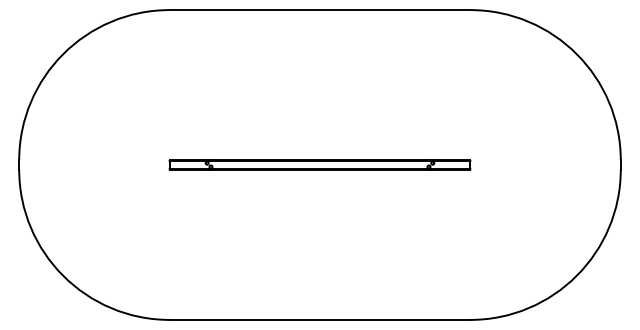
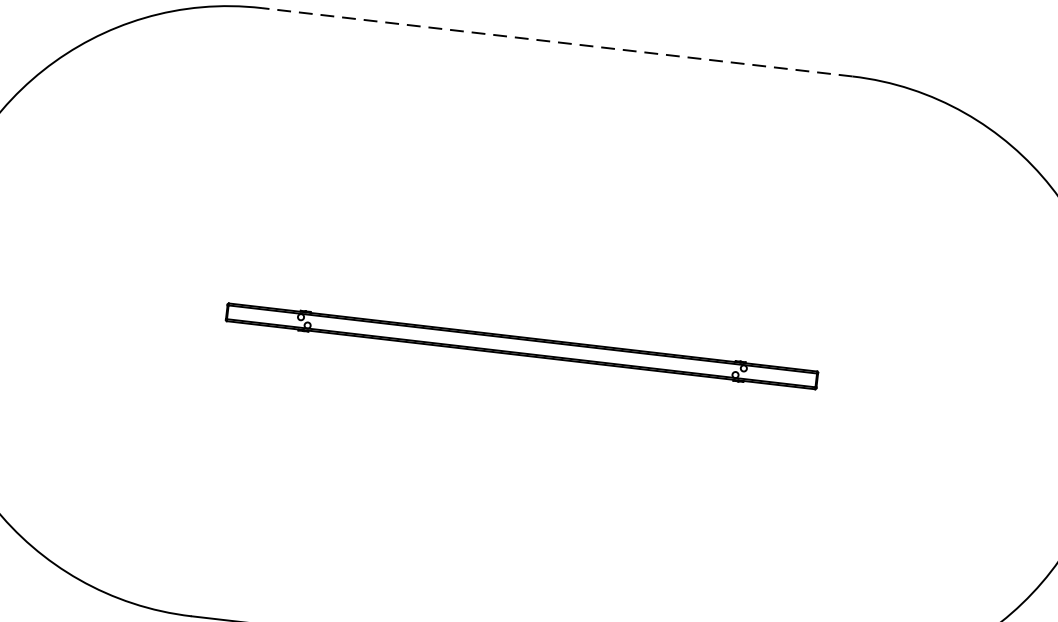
line: (319, 10) -> (556, 42), solid -> dashed

